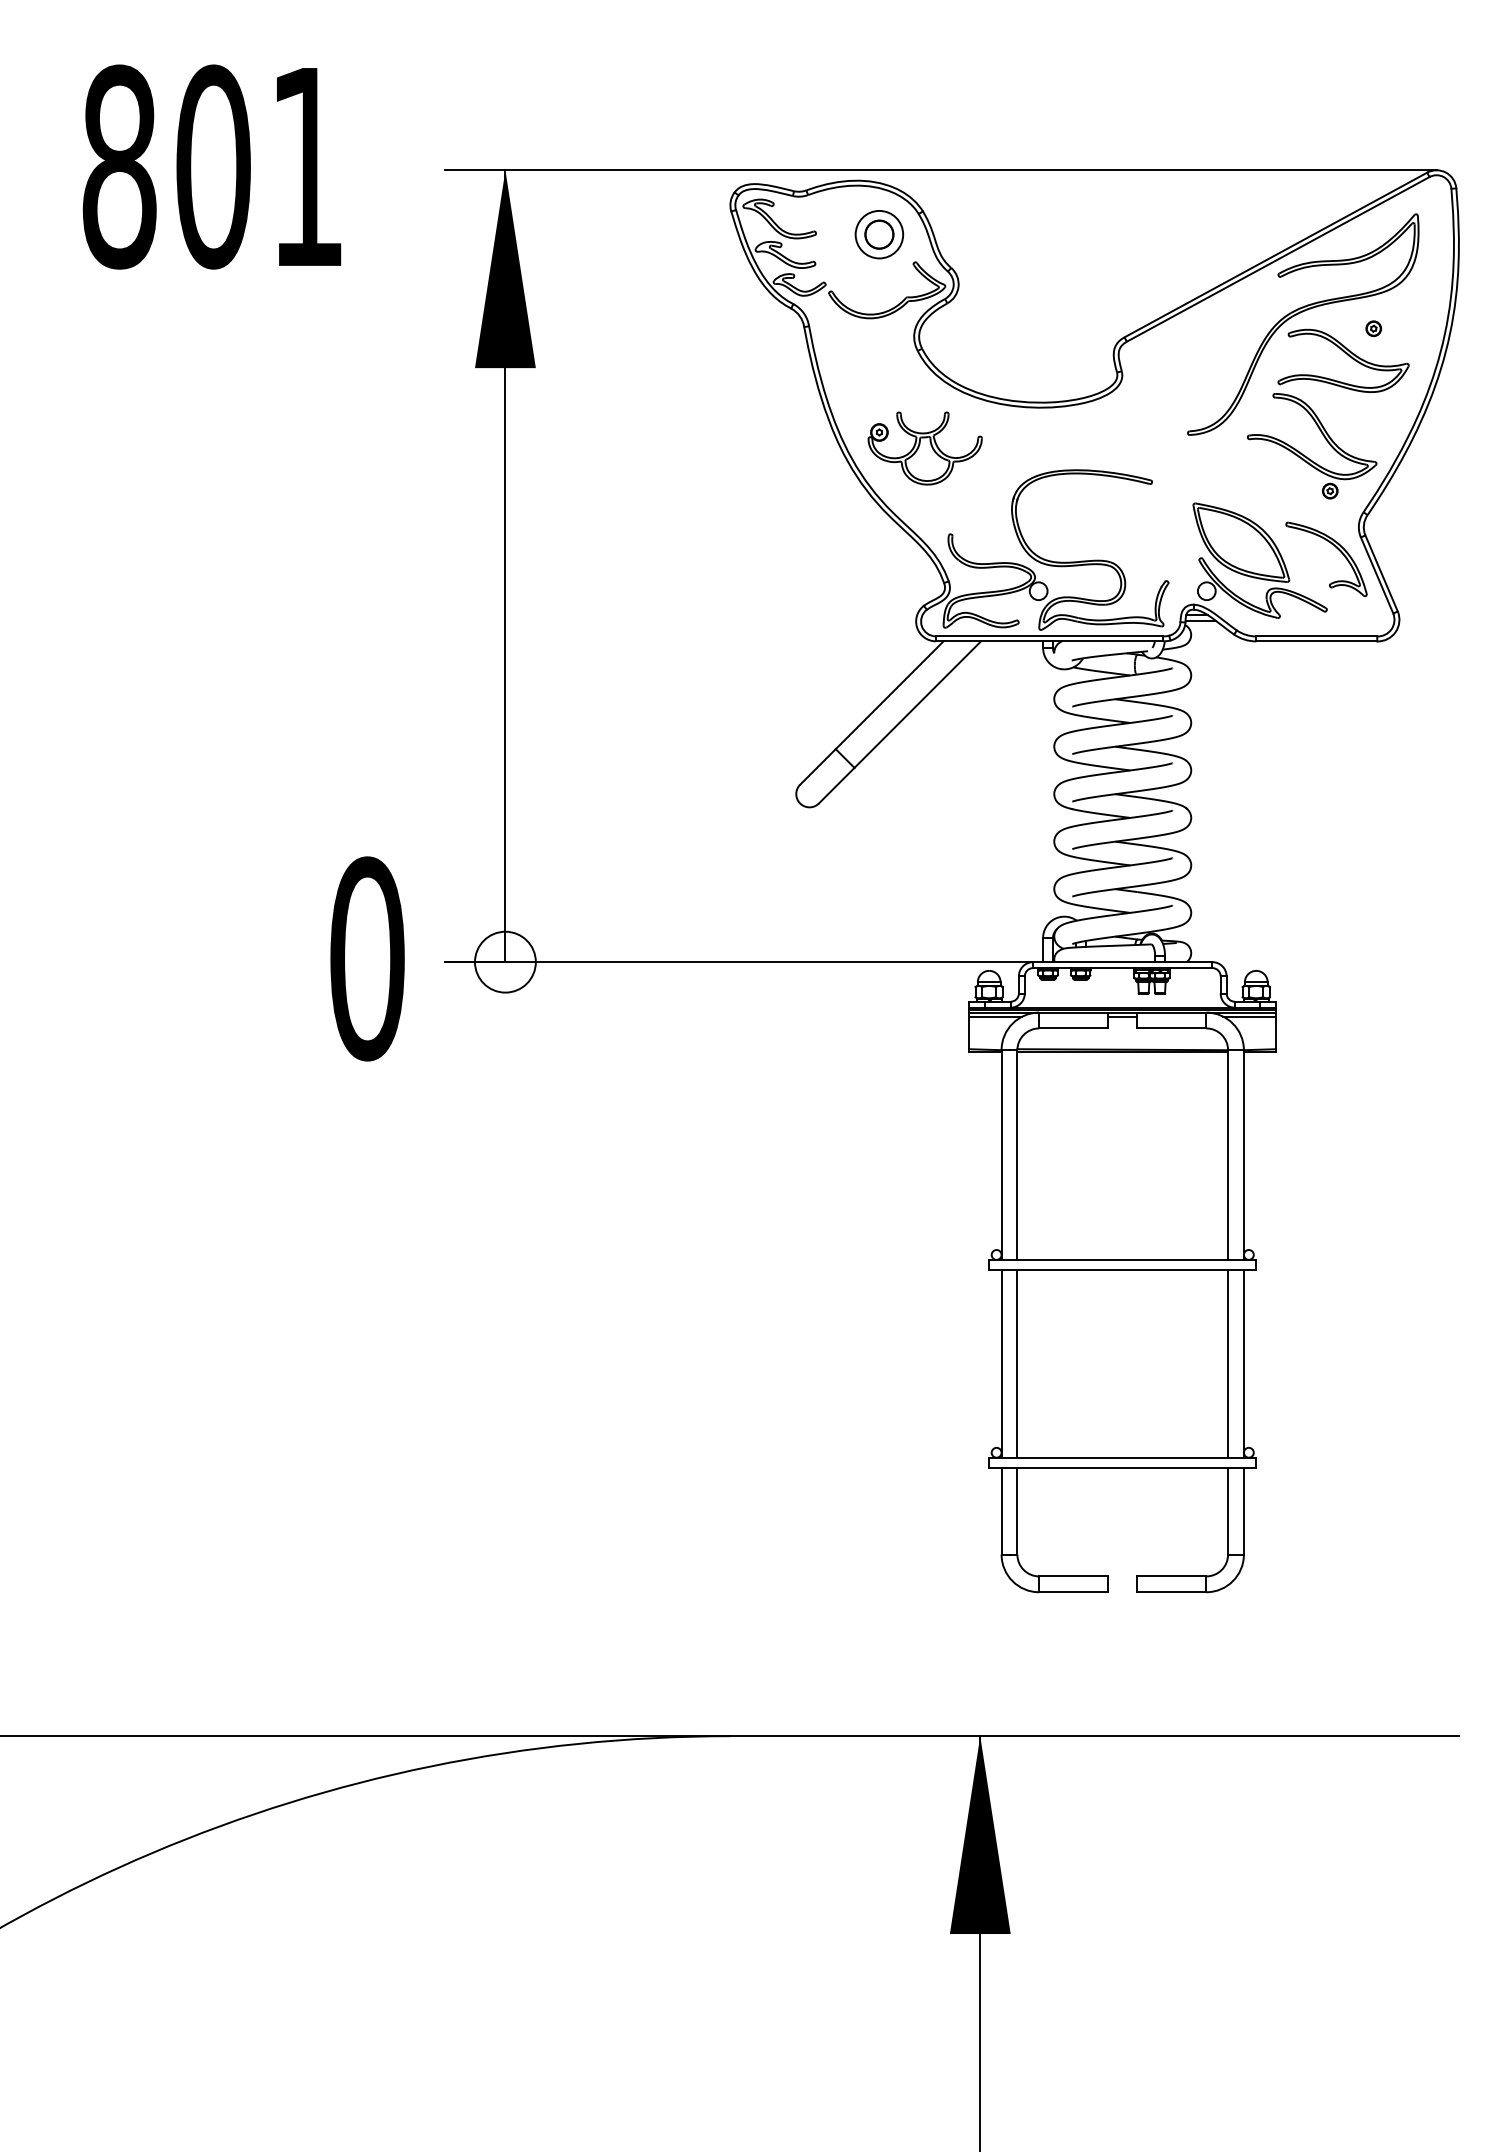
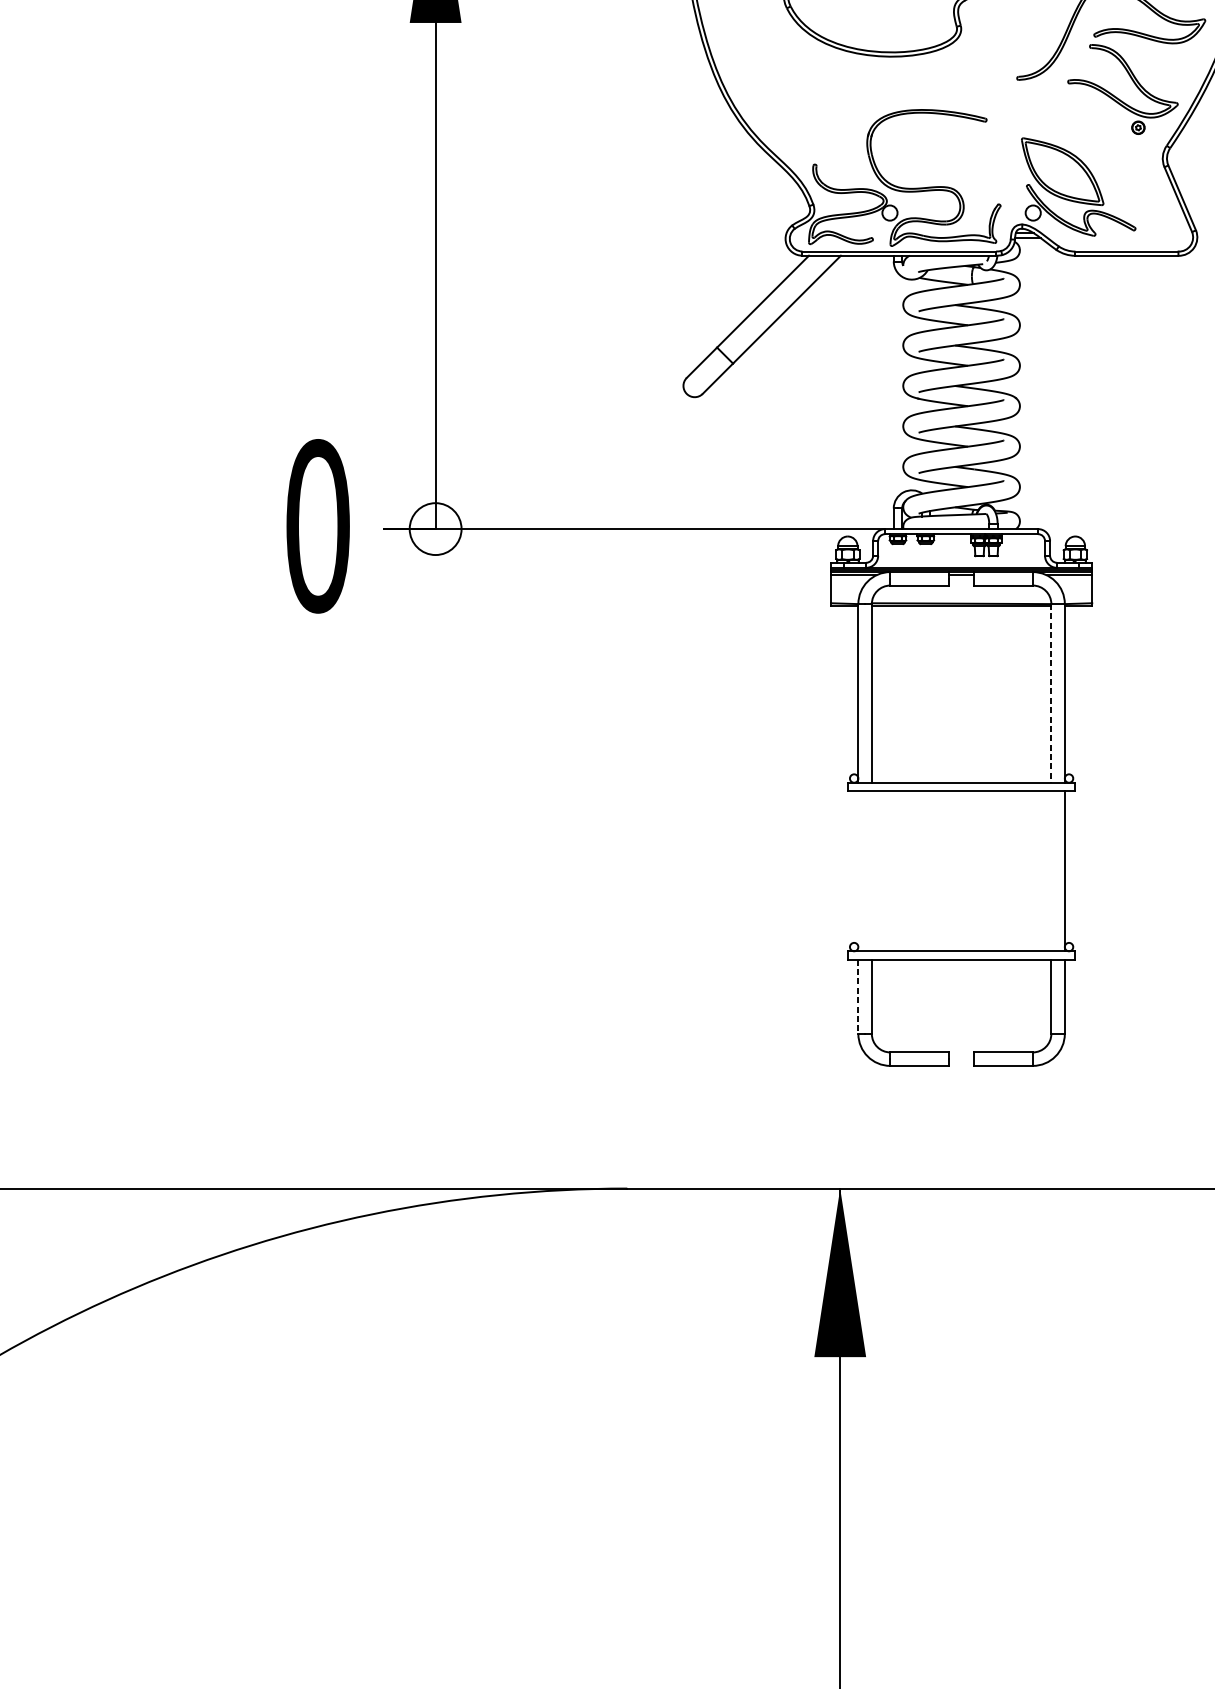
part: (924, 448) -> (792, 91), removed
part: (1336, 548) -> (1143, 176), removed
line: (1228, 1155) -> (1051, 693), solid -> dashed
line: (1001, 1363) -> (858, 871), removed
line: (1017, 1363) -> (871, 871), removed
line: (1228, 1363) -> (1051, 871), removed
line: (1001, 1511) -> (858, 997), solid -> dashed

